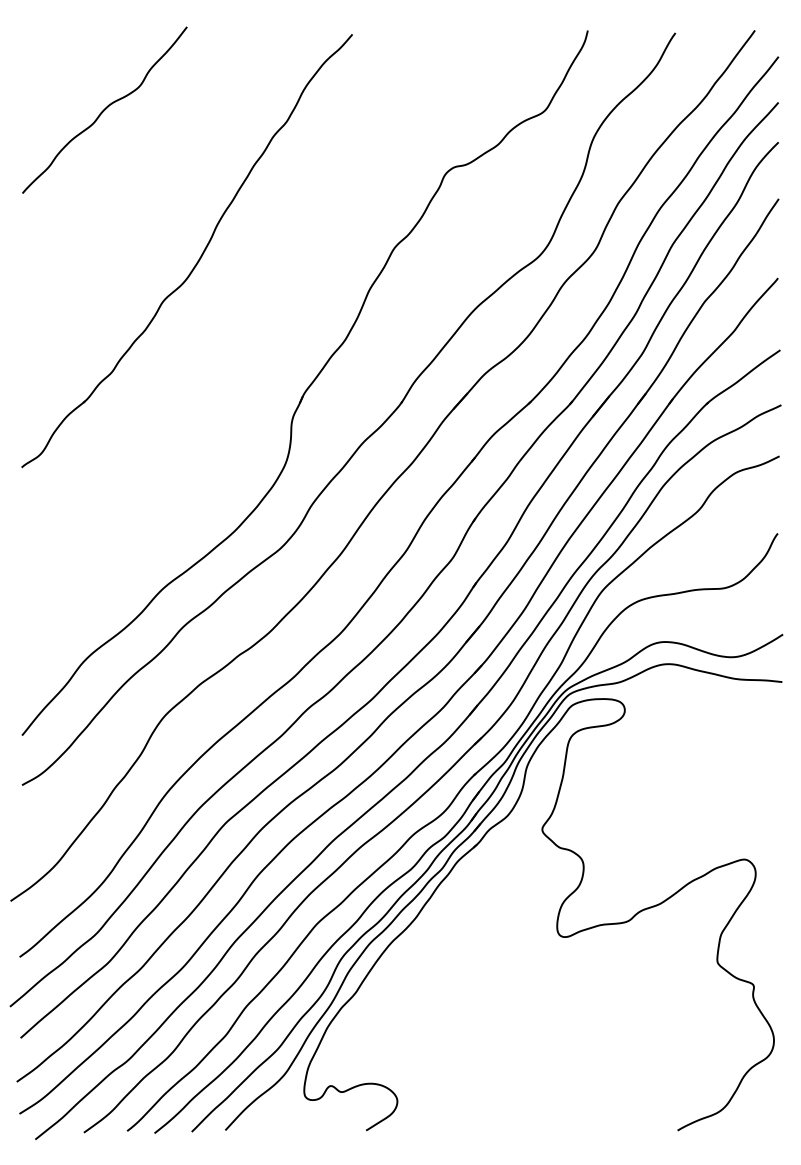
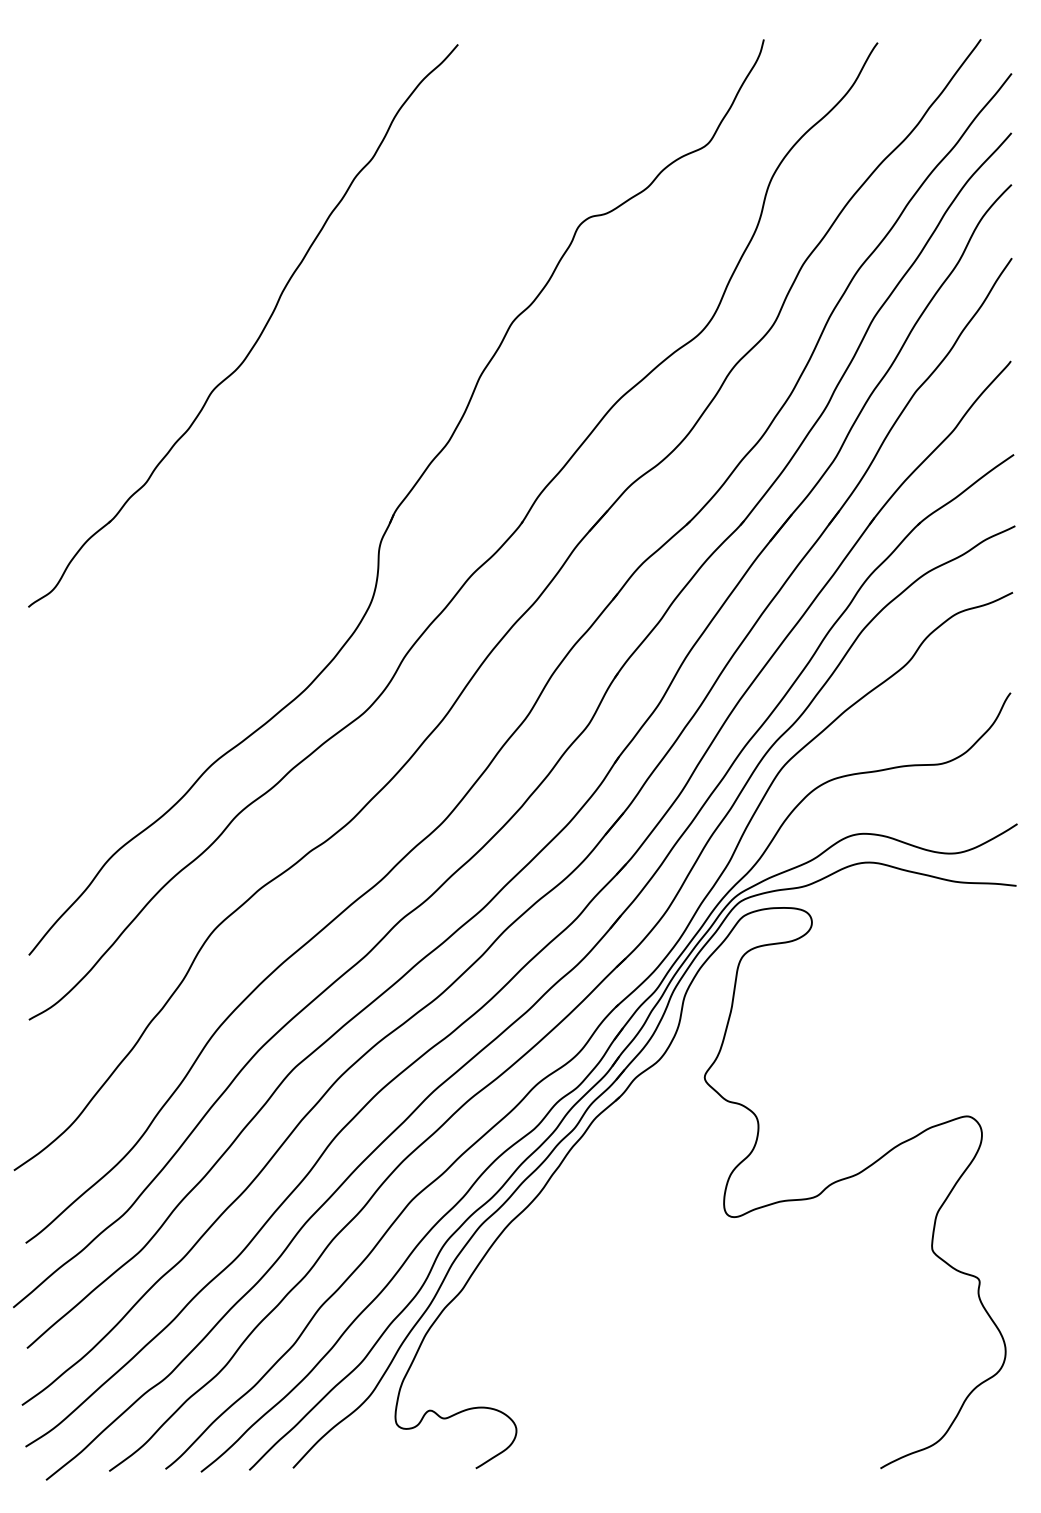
curve: (104, 109) -> (136, 142), removed

